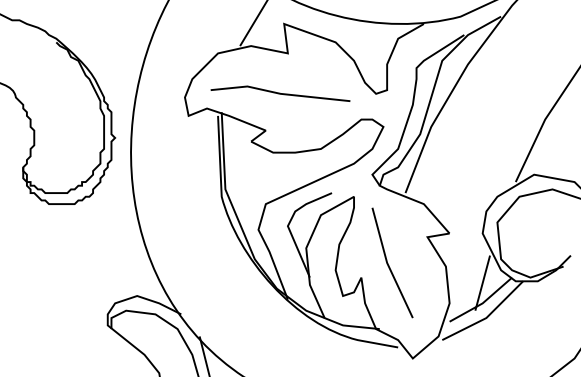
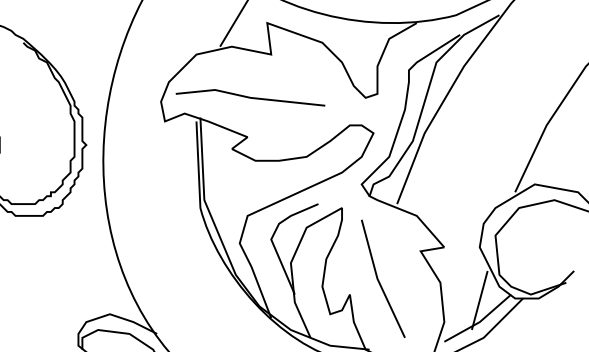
curve: (280, 93) -> (250, 97), moved

